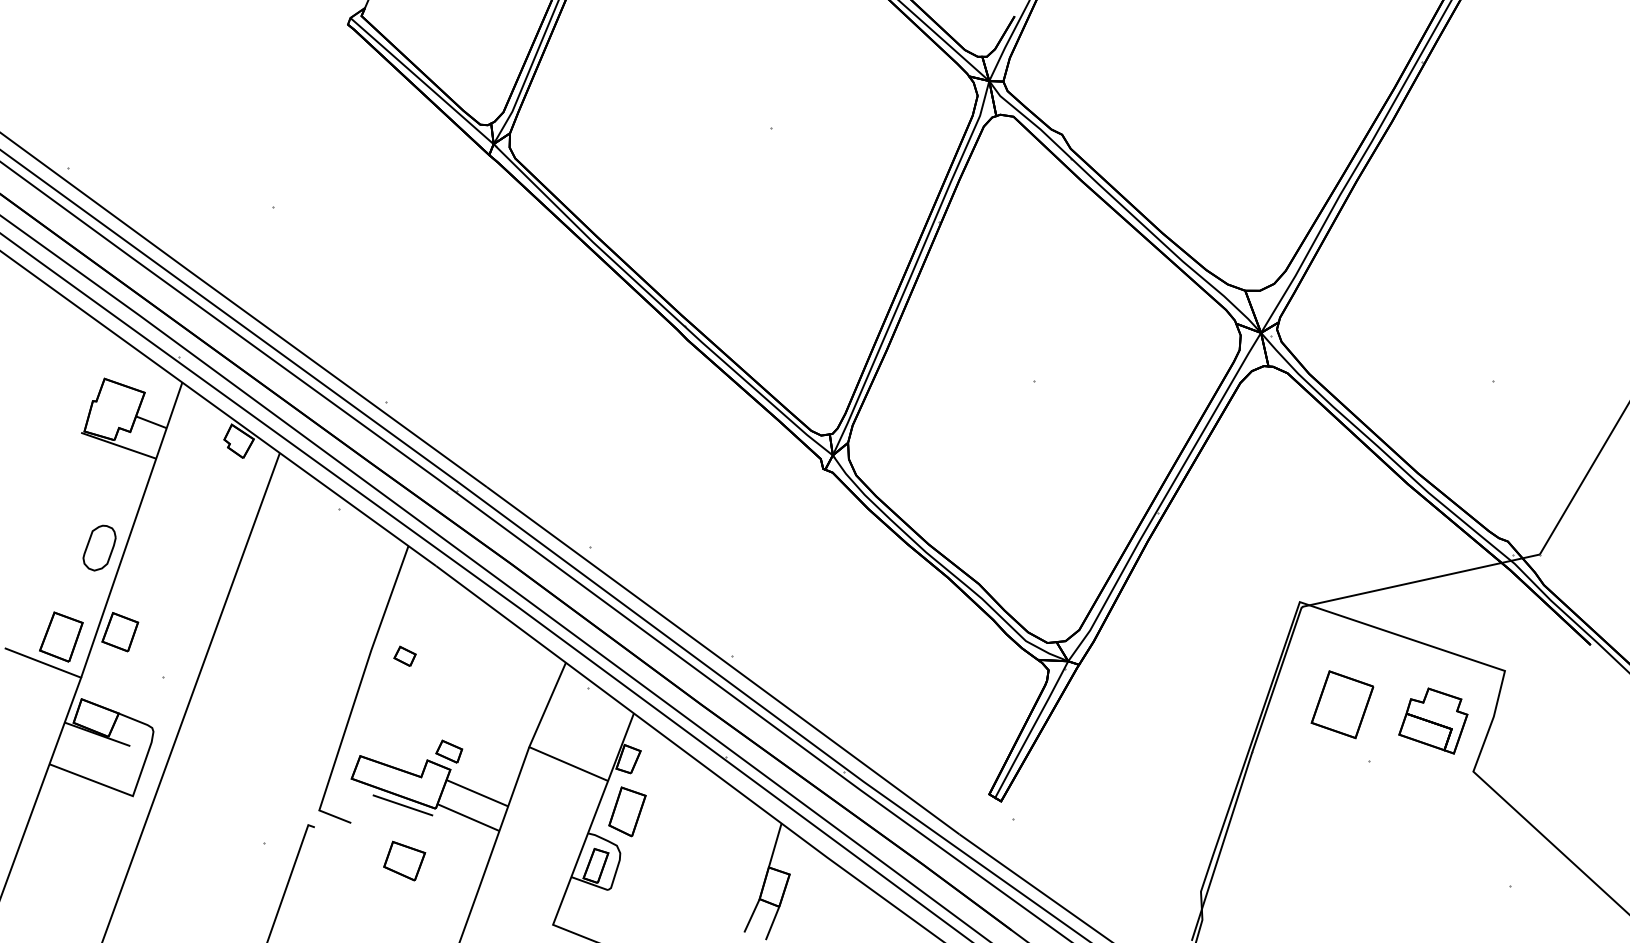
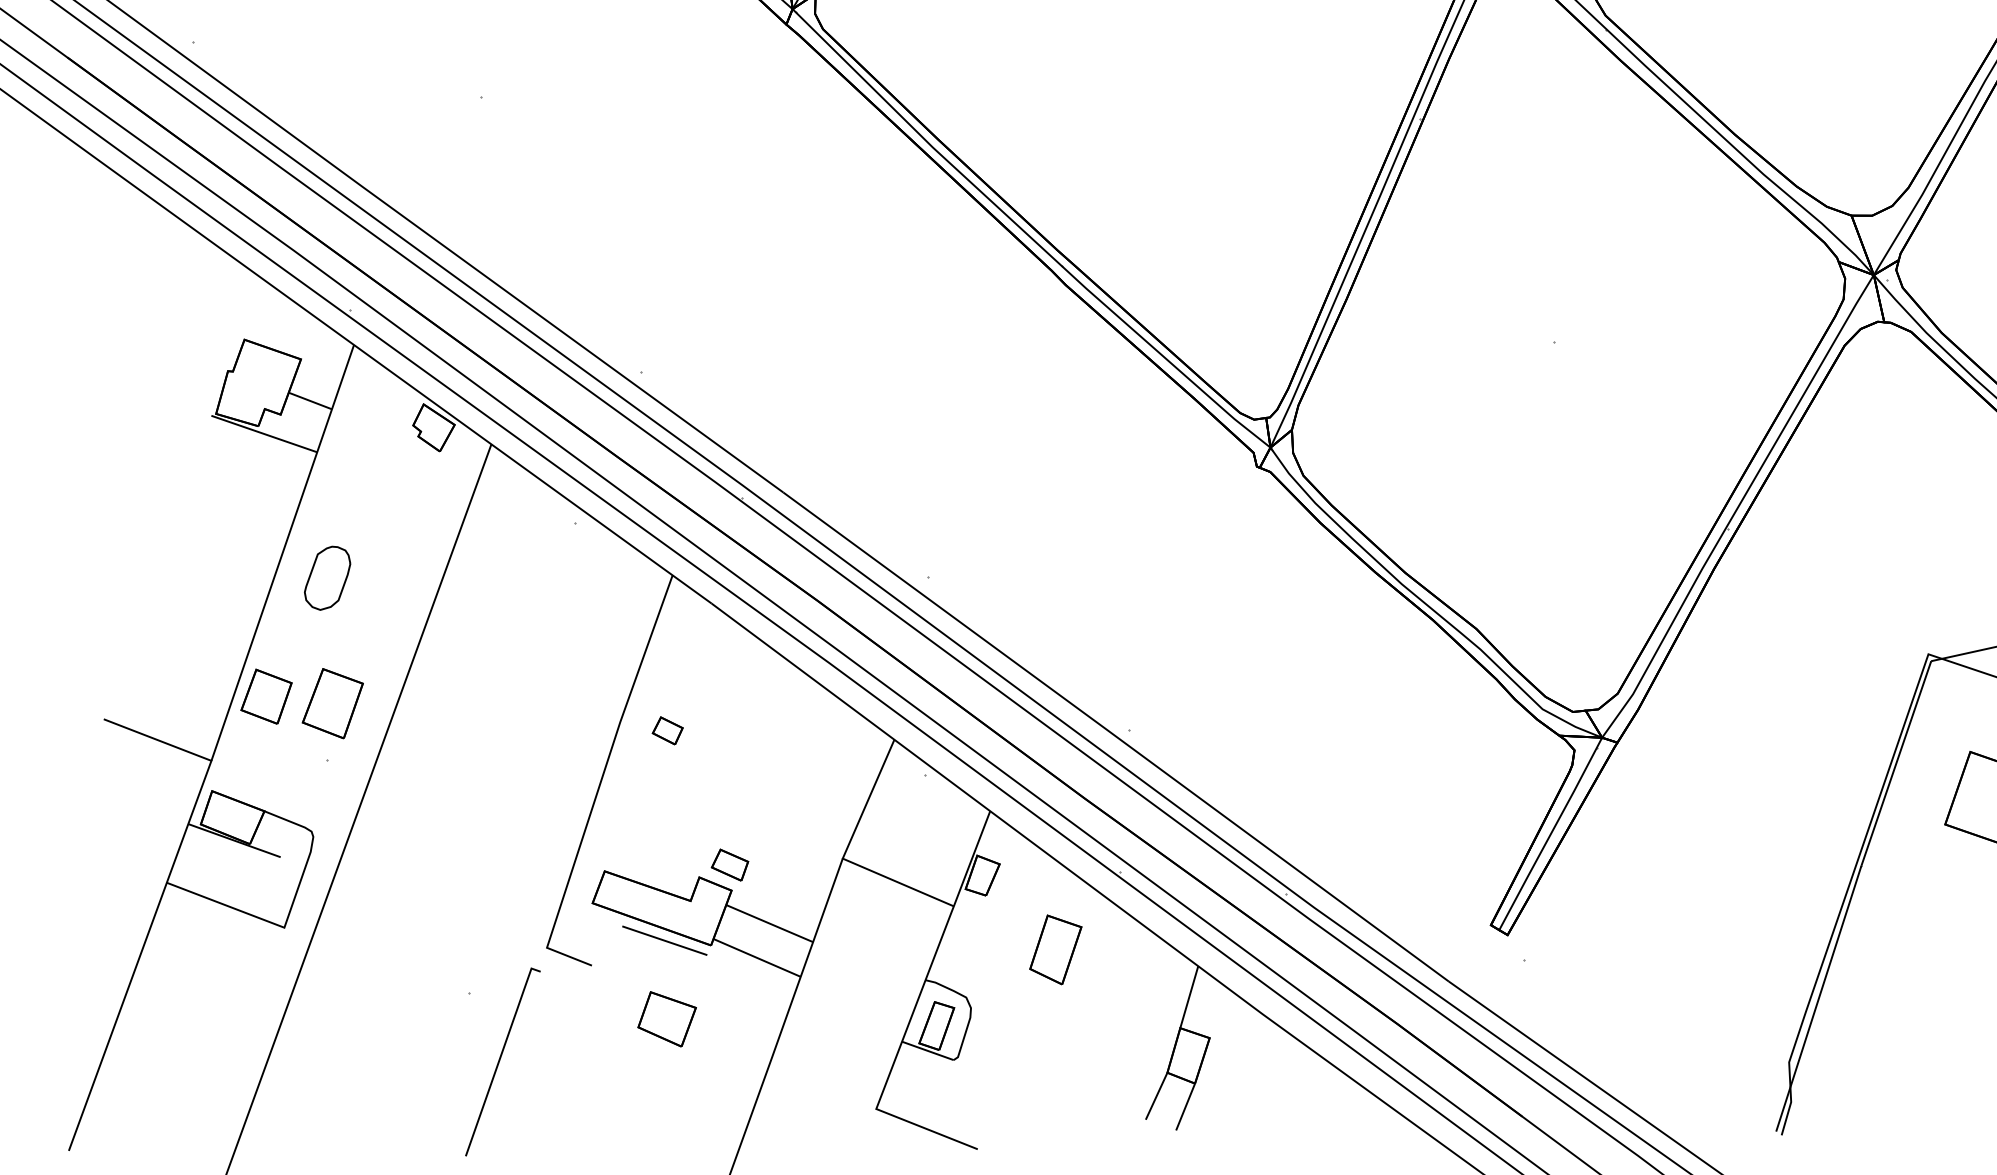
part: (99, 547) -> (327, 577), moved
part: (61, 636) -> (333, 702), moved
part: (627, 811) -> (1055, 949), moved

